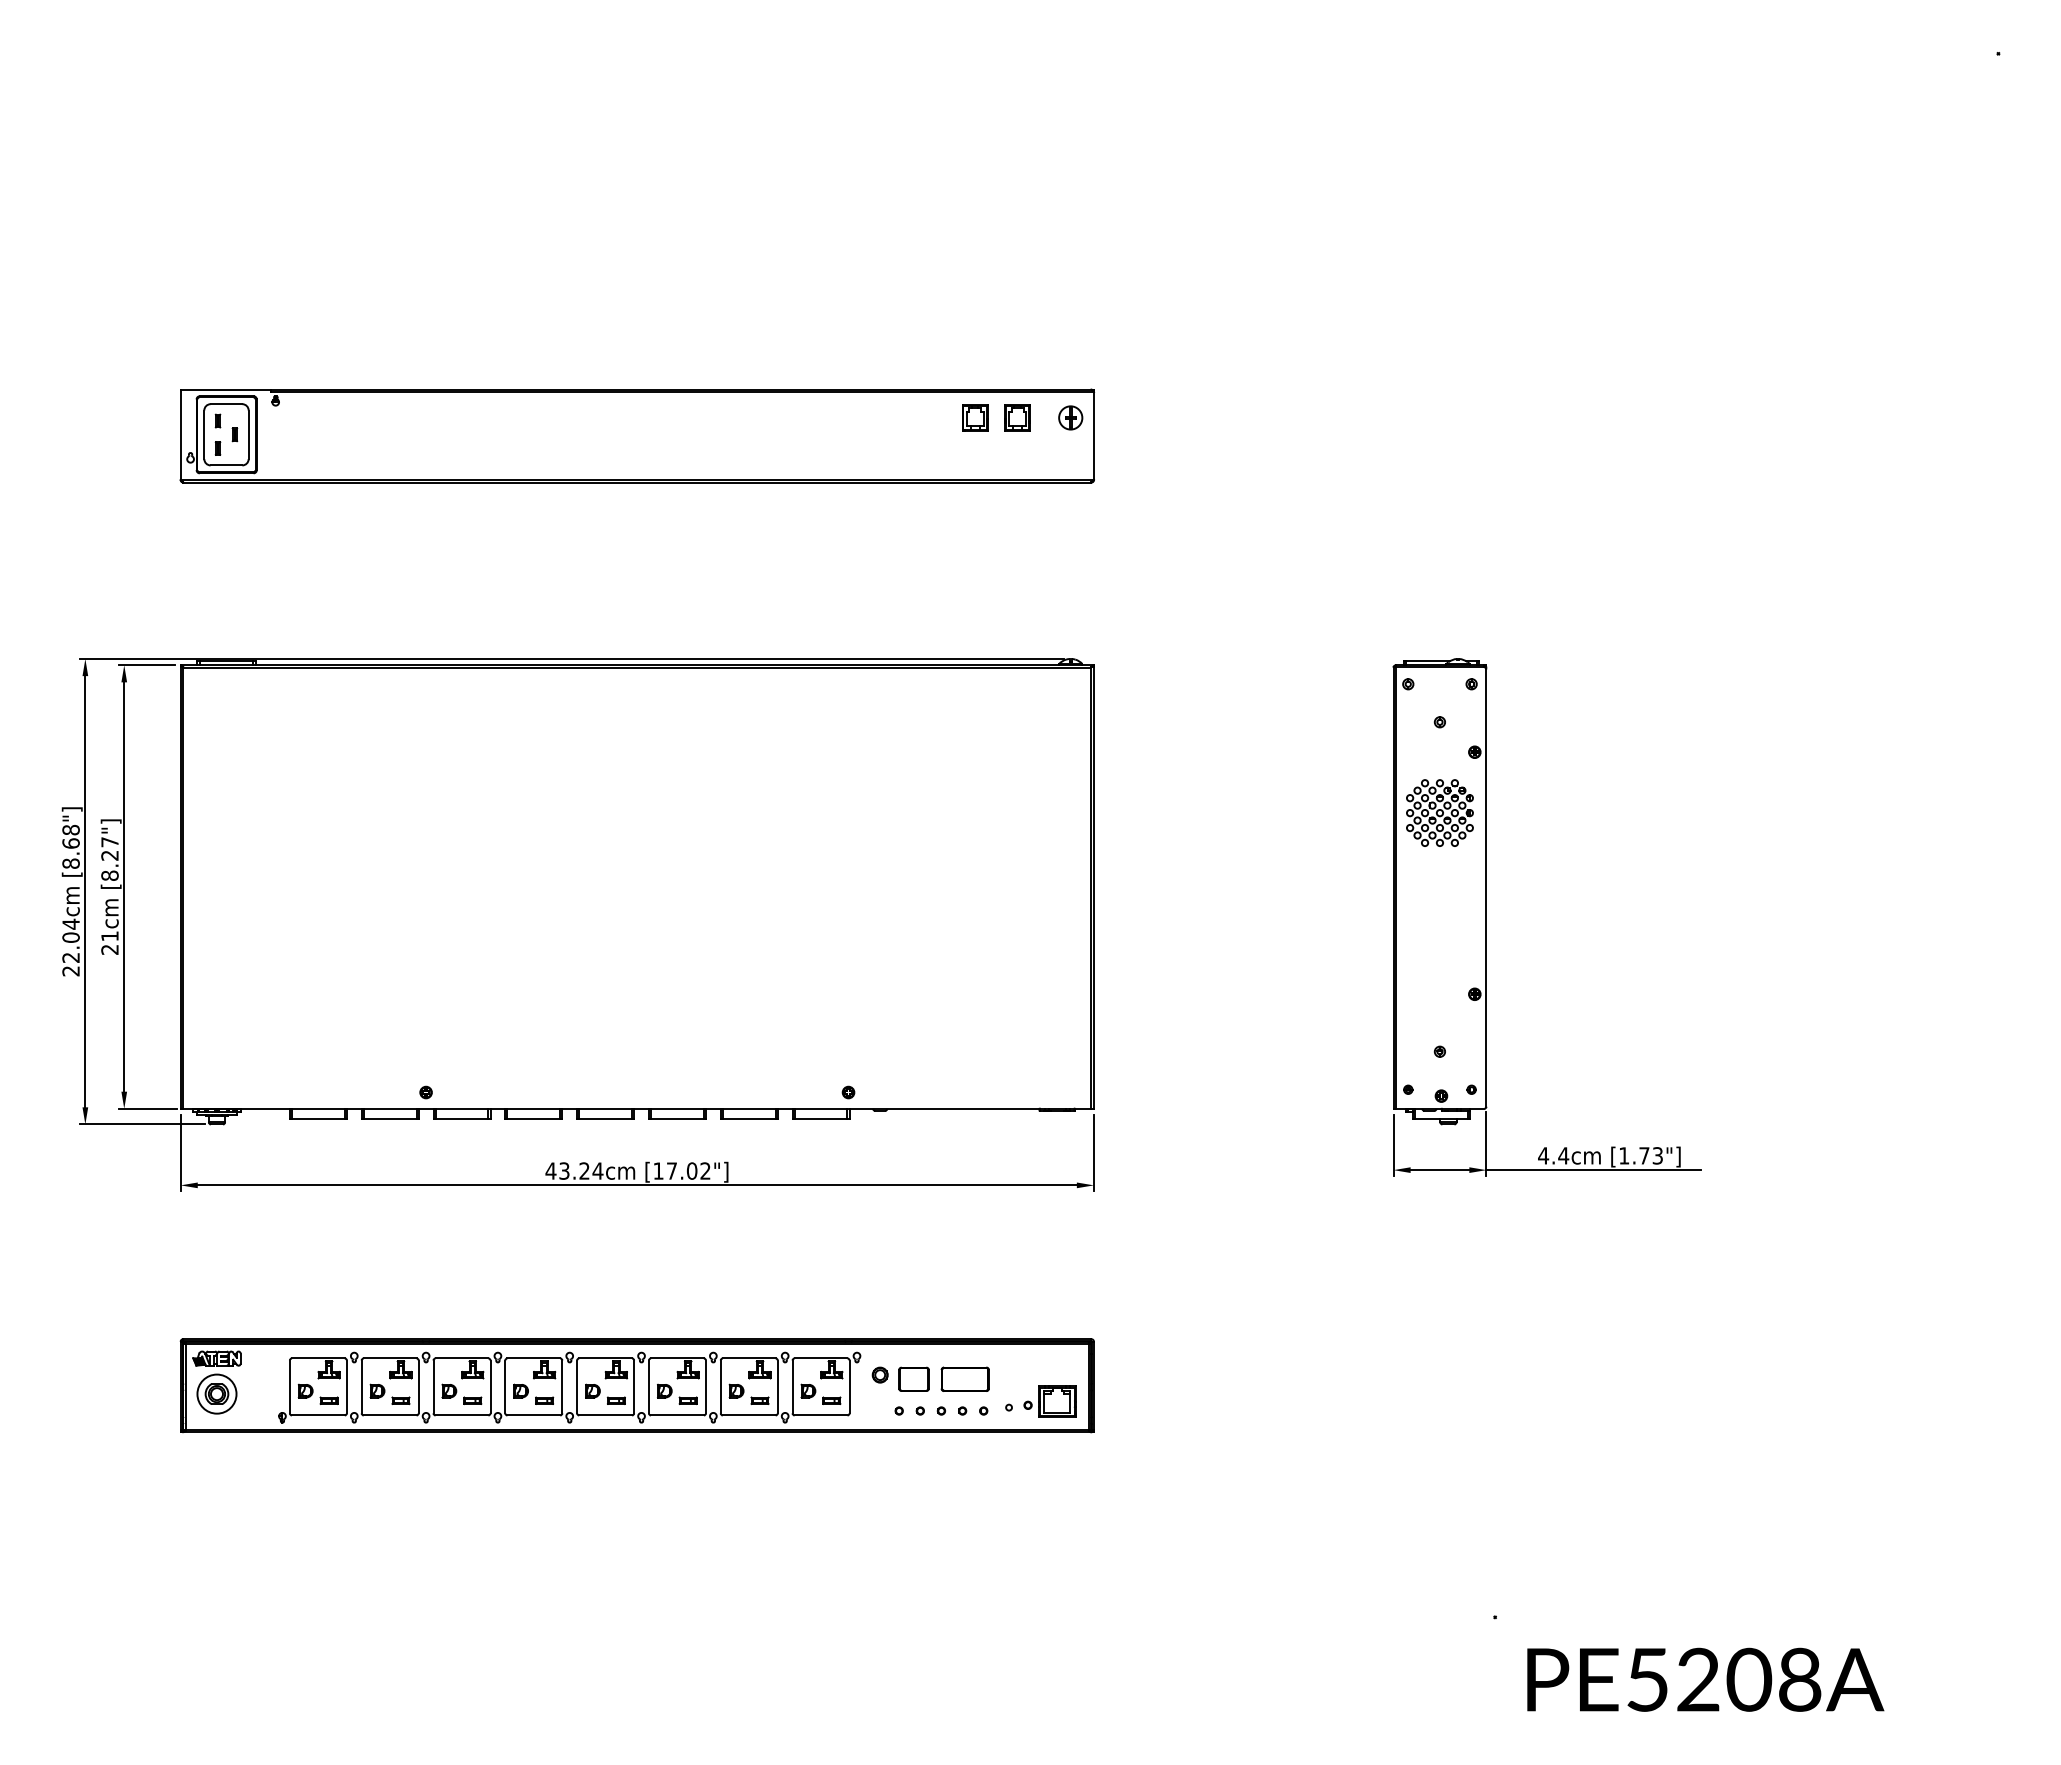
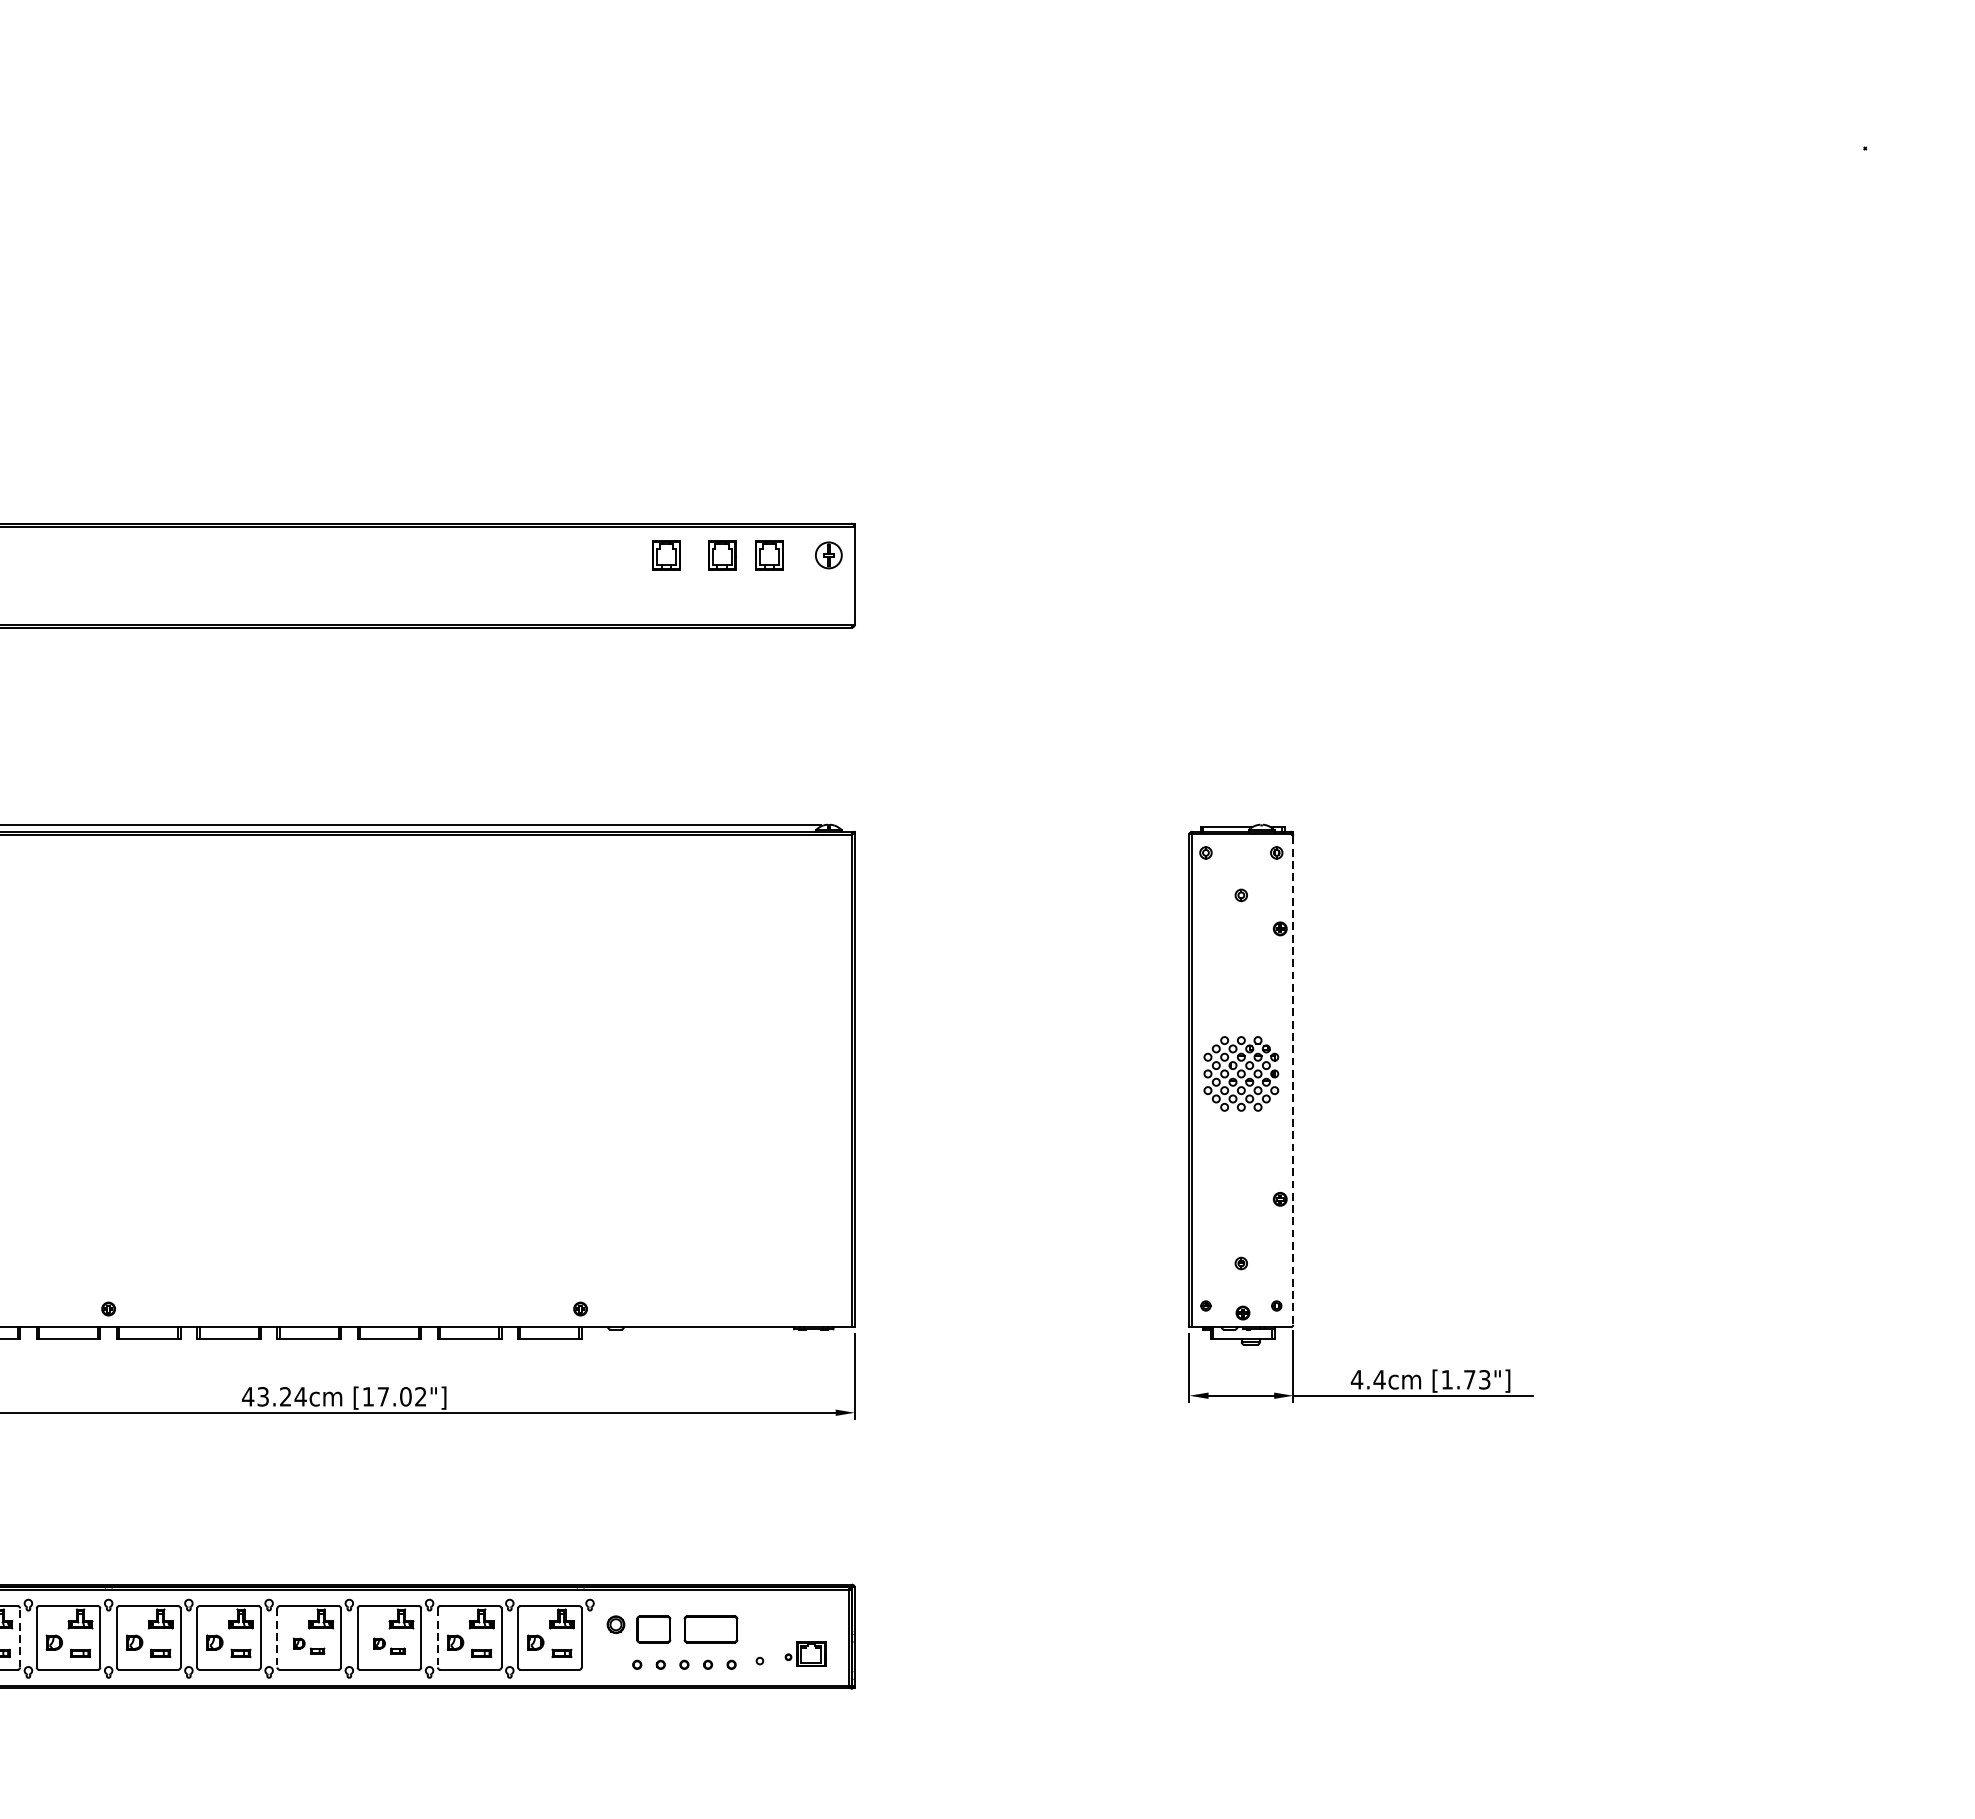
part: (925, 417) -> (666, 554), added
part: (1439, 812) -> (1240, 1073), moved
line: (1486, 888) -> (1293, 1081), solid -> dashed
line: (346, 1386) -> (19, 1637), solid -> dashed
line: (577, 1387) -> (277, 1638), solid -> dashed
line: (720, 1387) -> (437, 1638), solid -> dashed
part: (605, 1393) -> (309, 1645), size x0.7
part: (677, 1393) -> (389, 1645), size x0.7
part: (1049, 1401) -> (805, 1654), size x0.7

